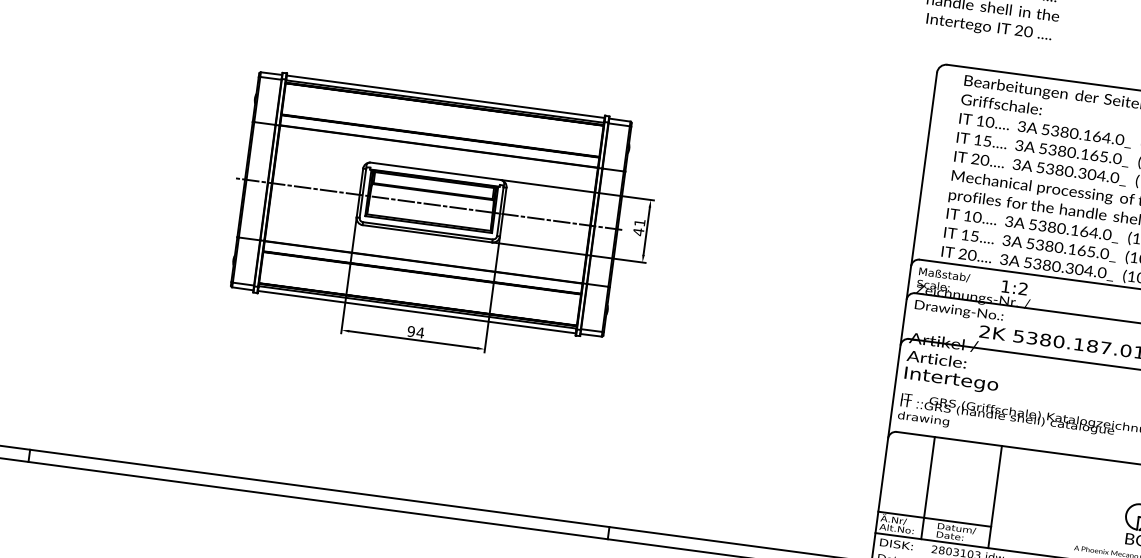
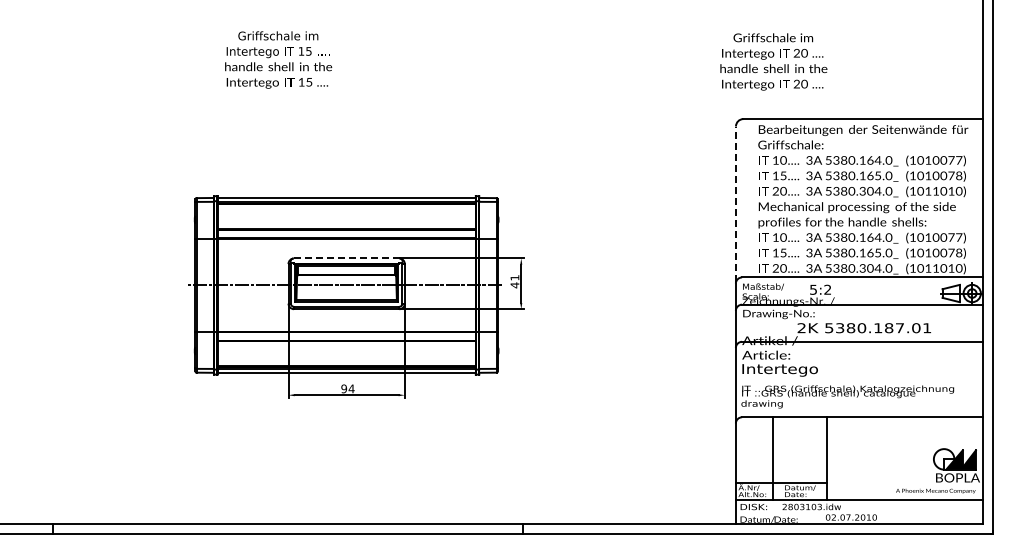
line: (923, 168) -> (735, 204), solid -> dashed
line: (435, 171) -> (346, 258), solid -> dashed
text: (1005, 286) -> (813, 289), 1:2 -> 5:2

